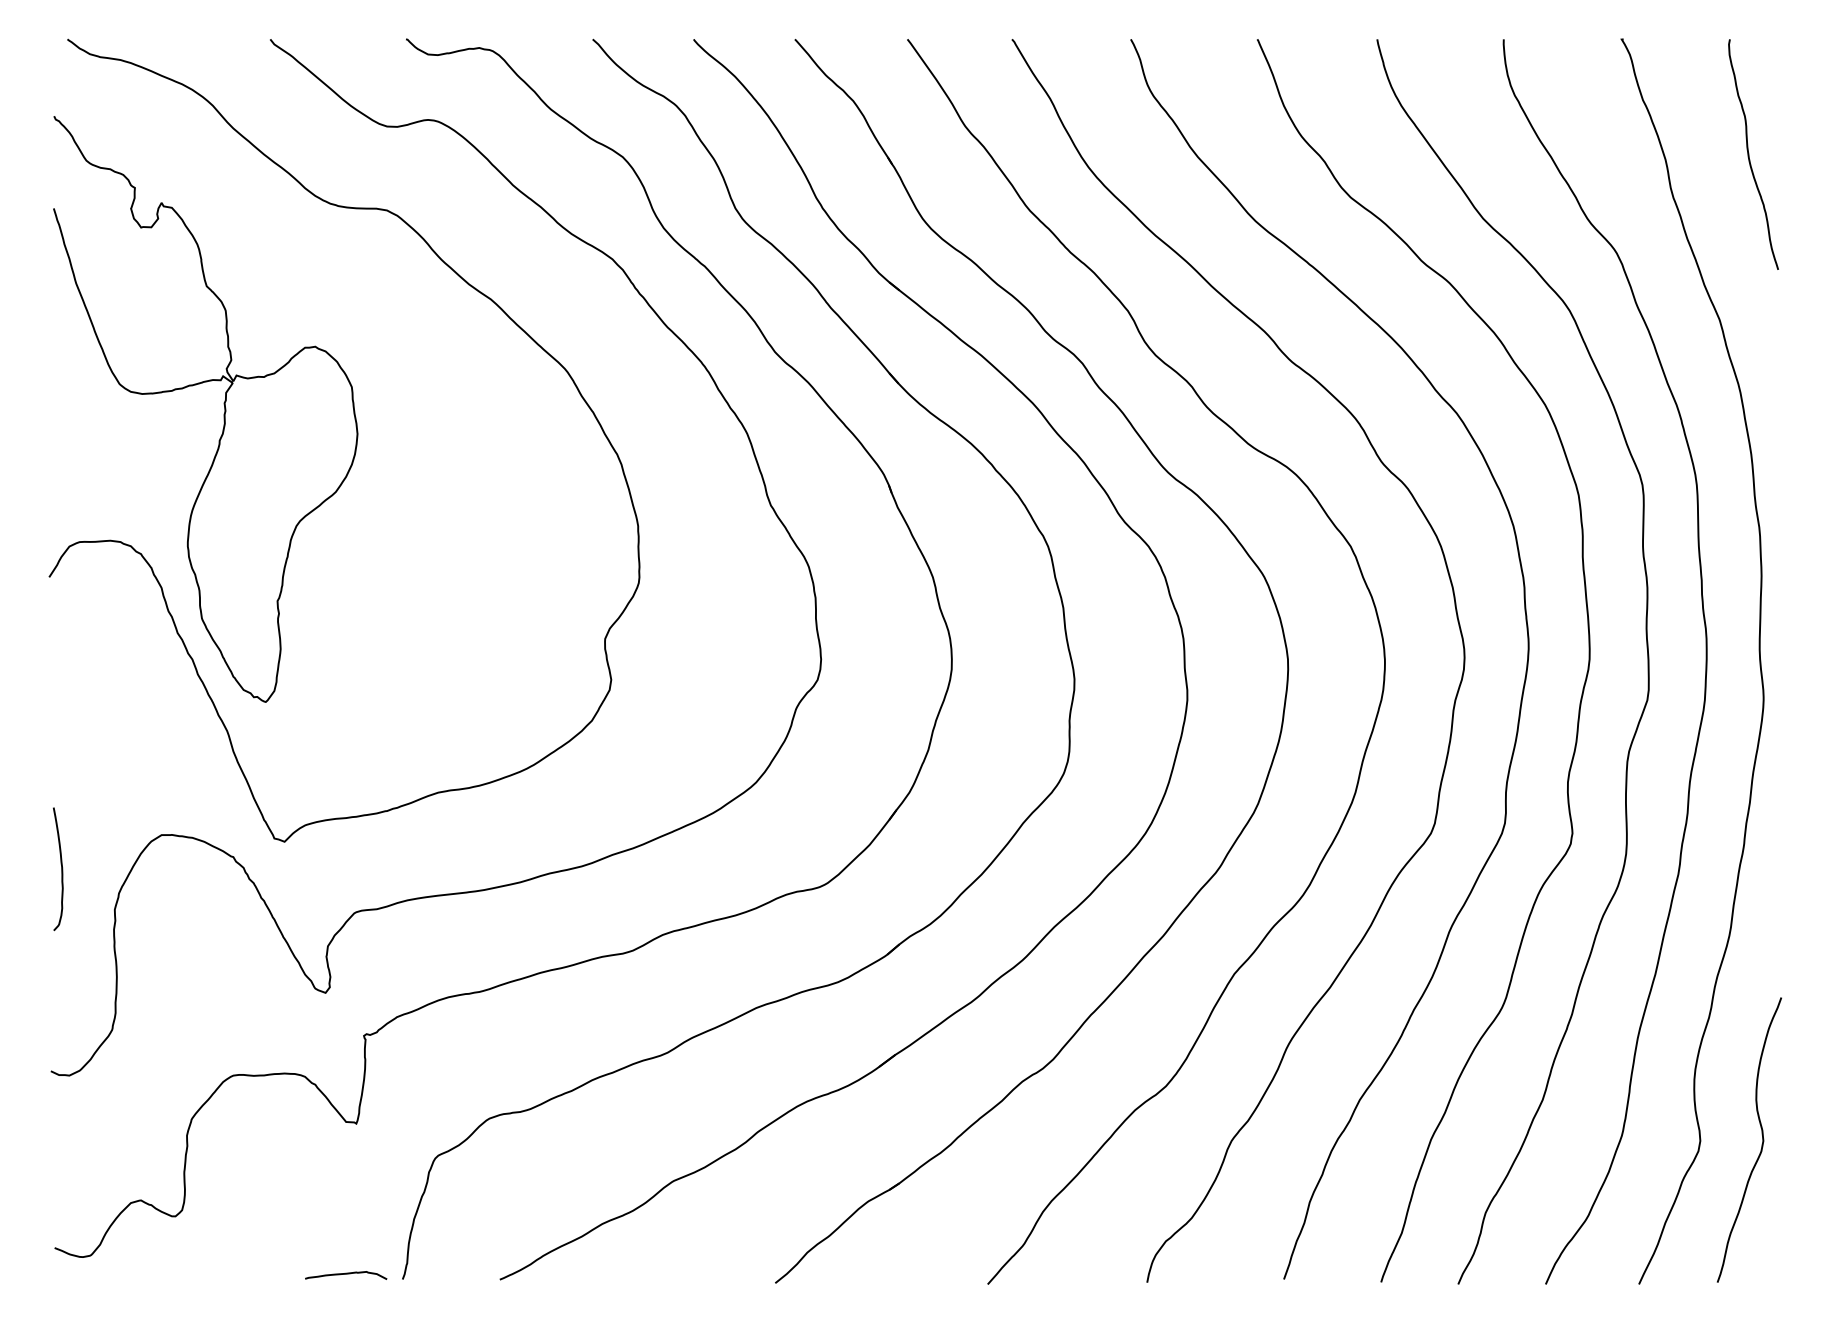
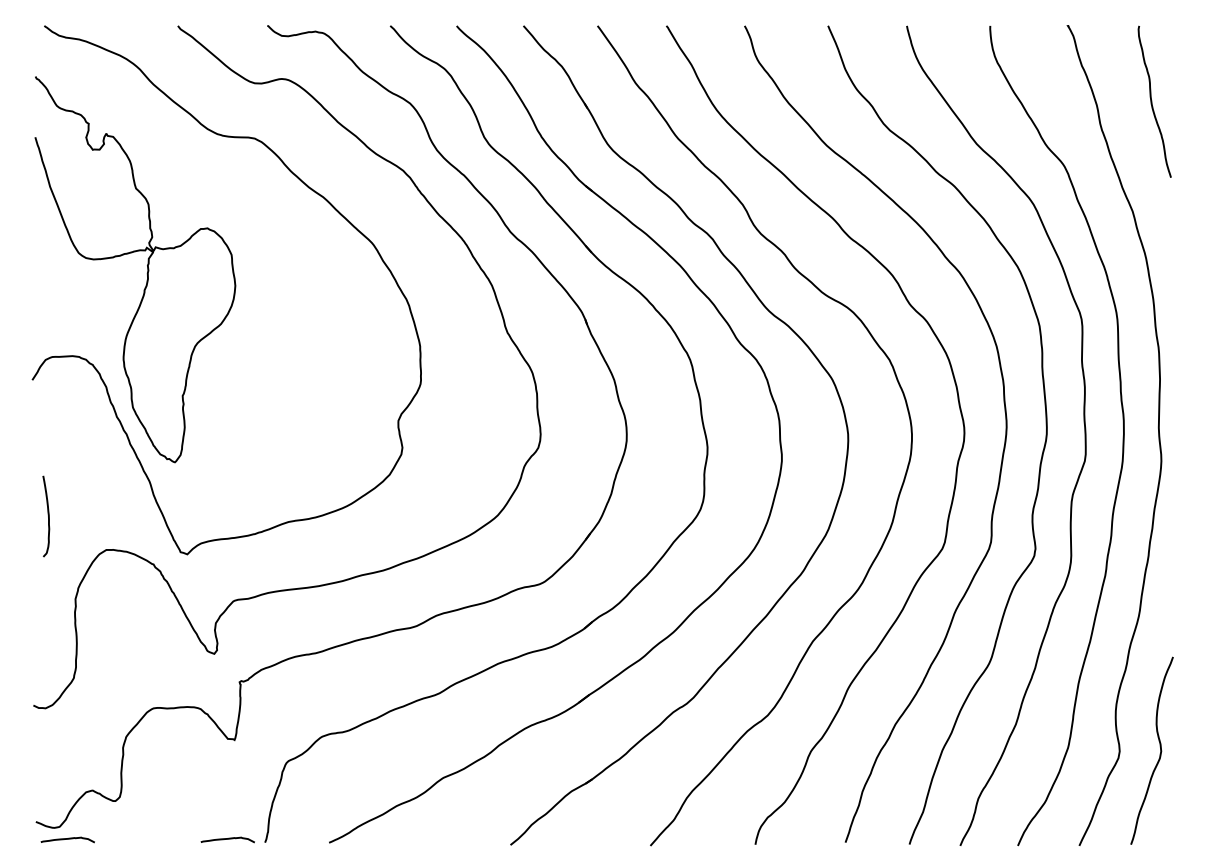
curve: (61, 869) -> (48, 516), moved
curve: (102, 1274) -> (67, 839), added

